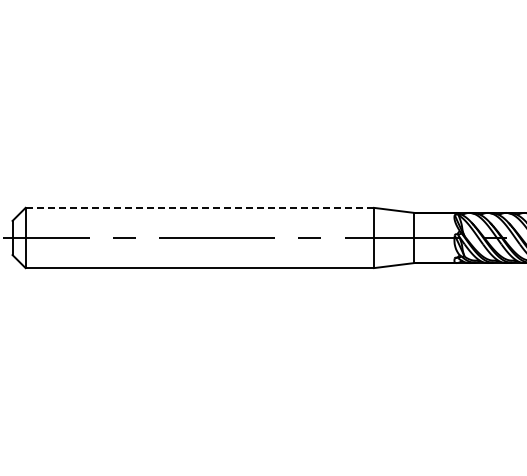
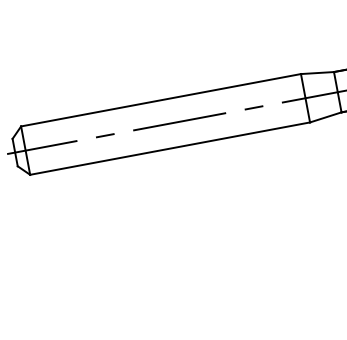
line: (200, 207) -> (161, 99), dashed -> solid

